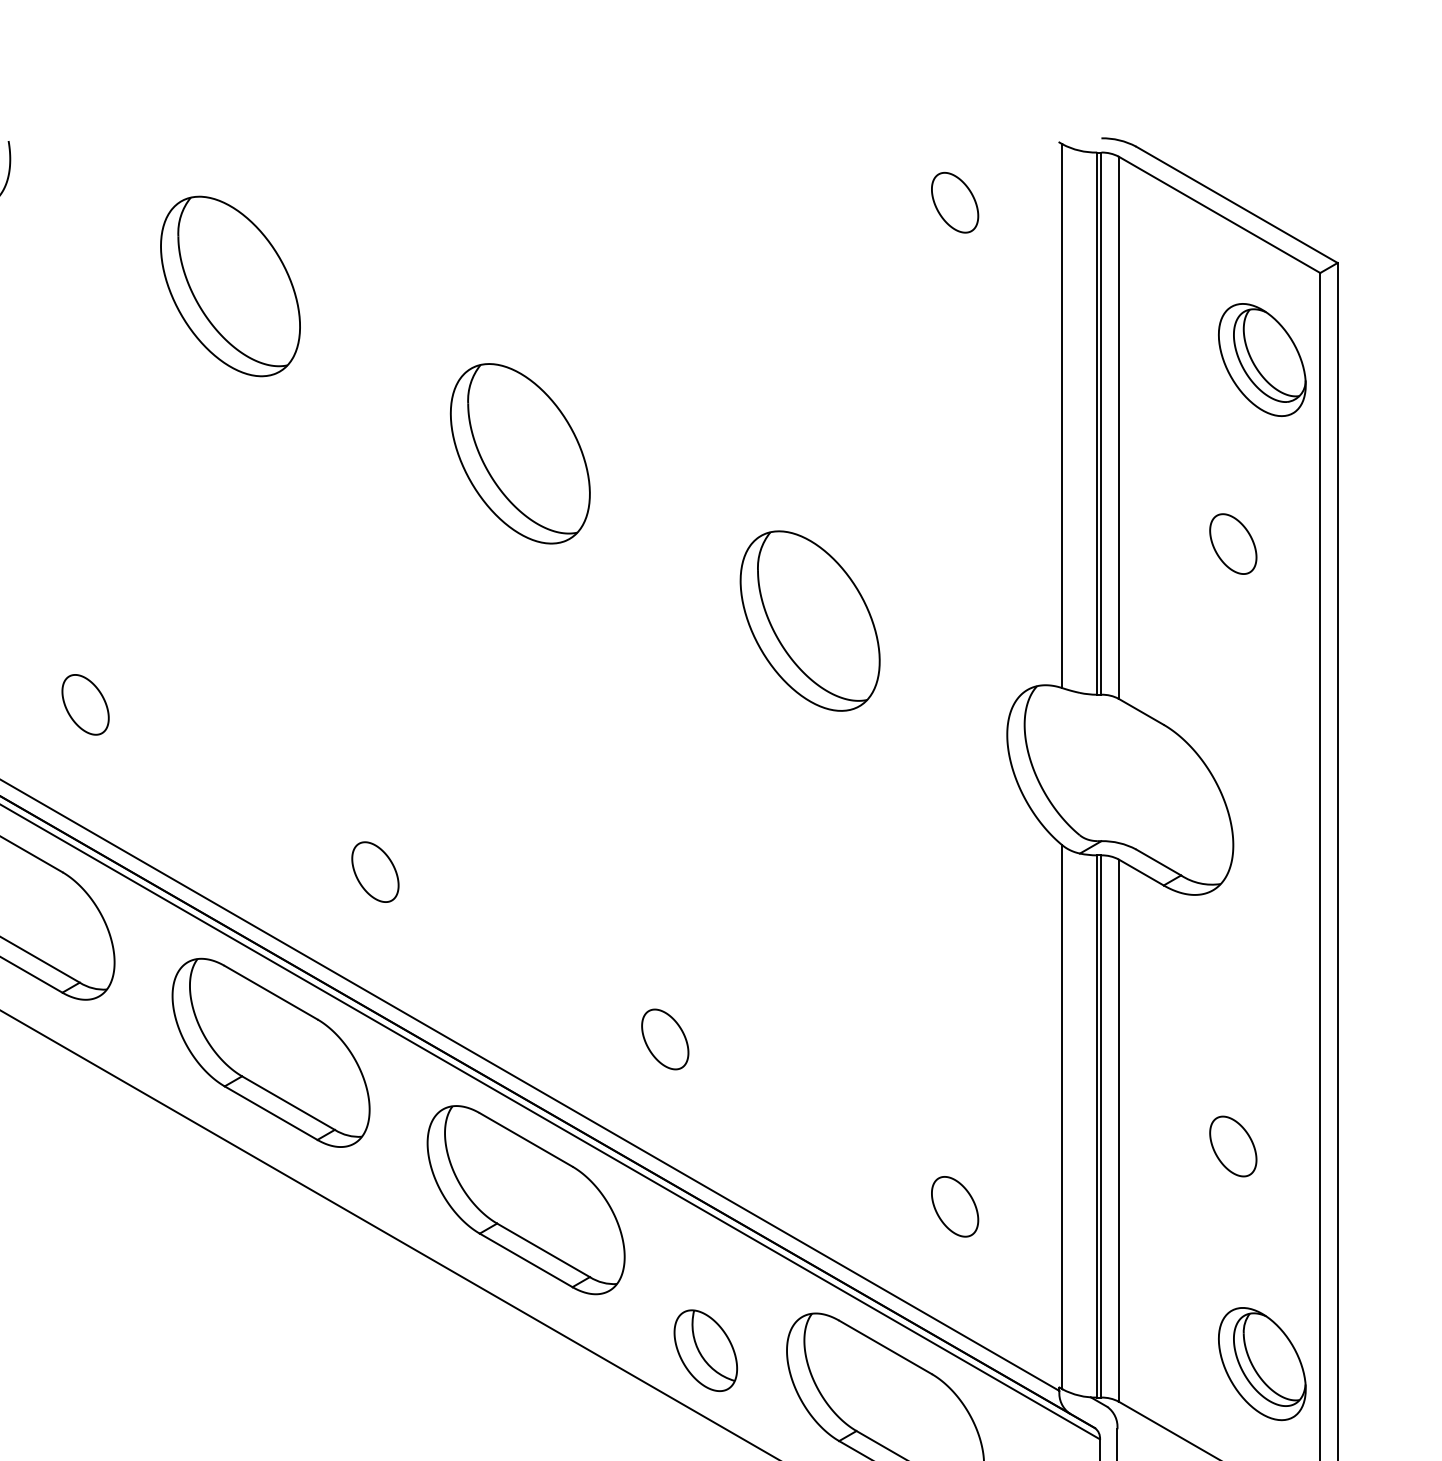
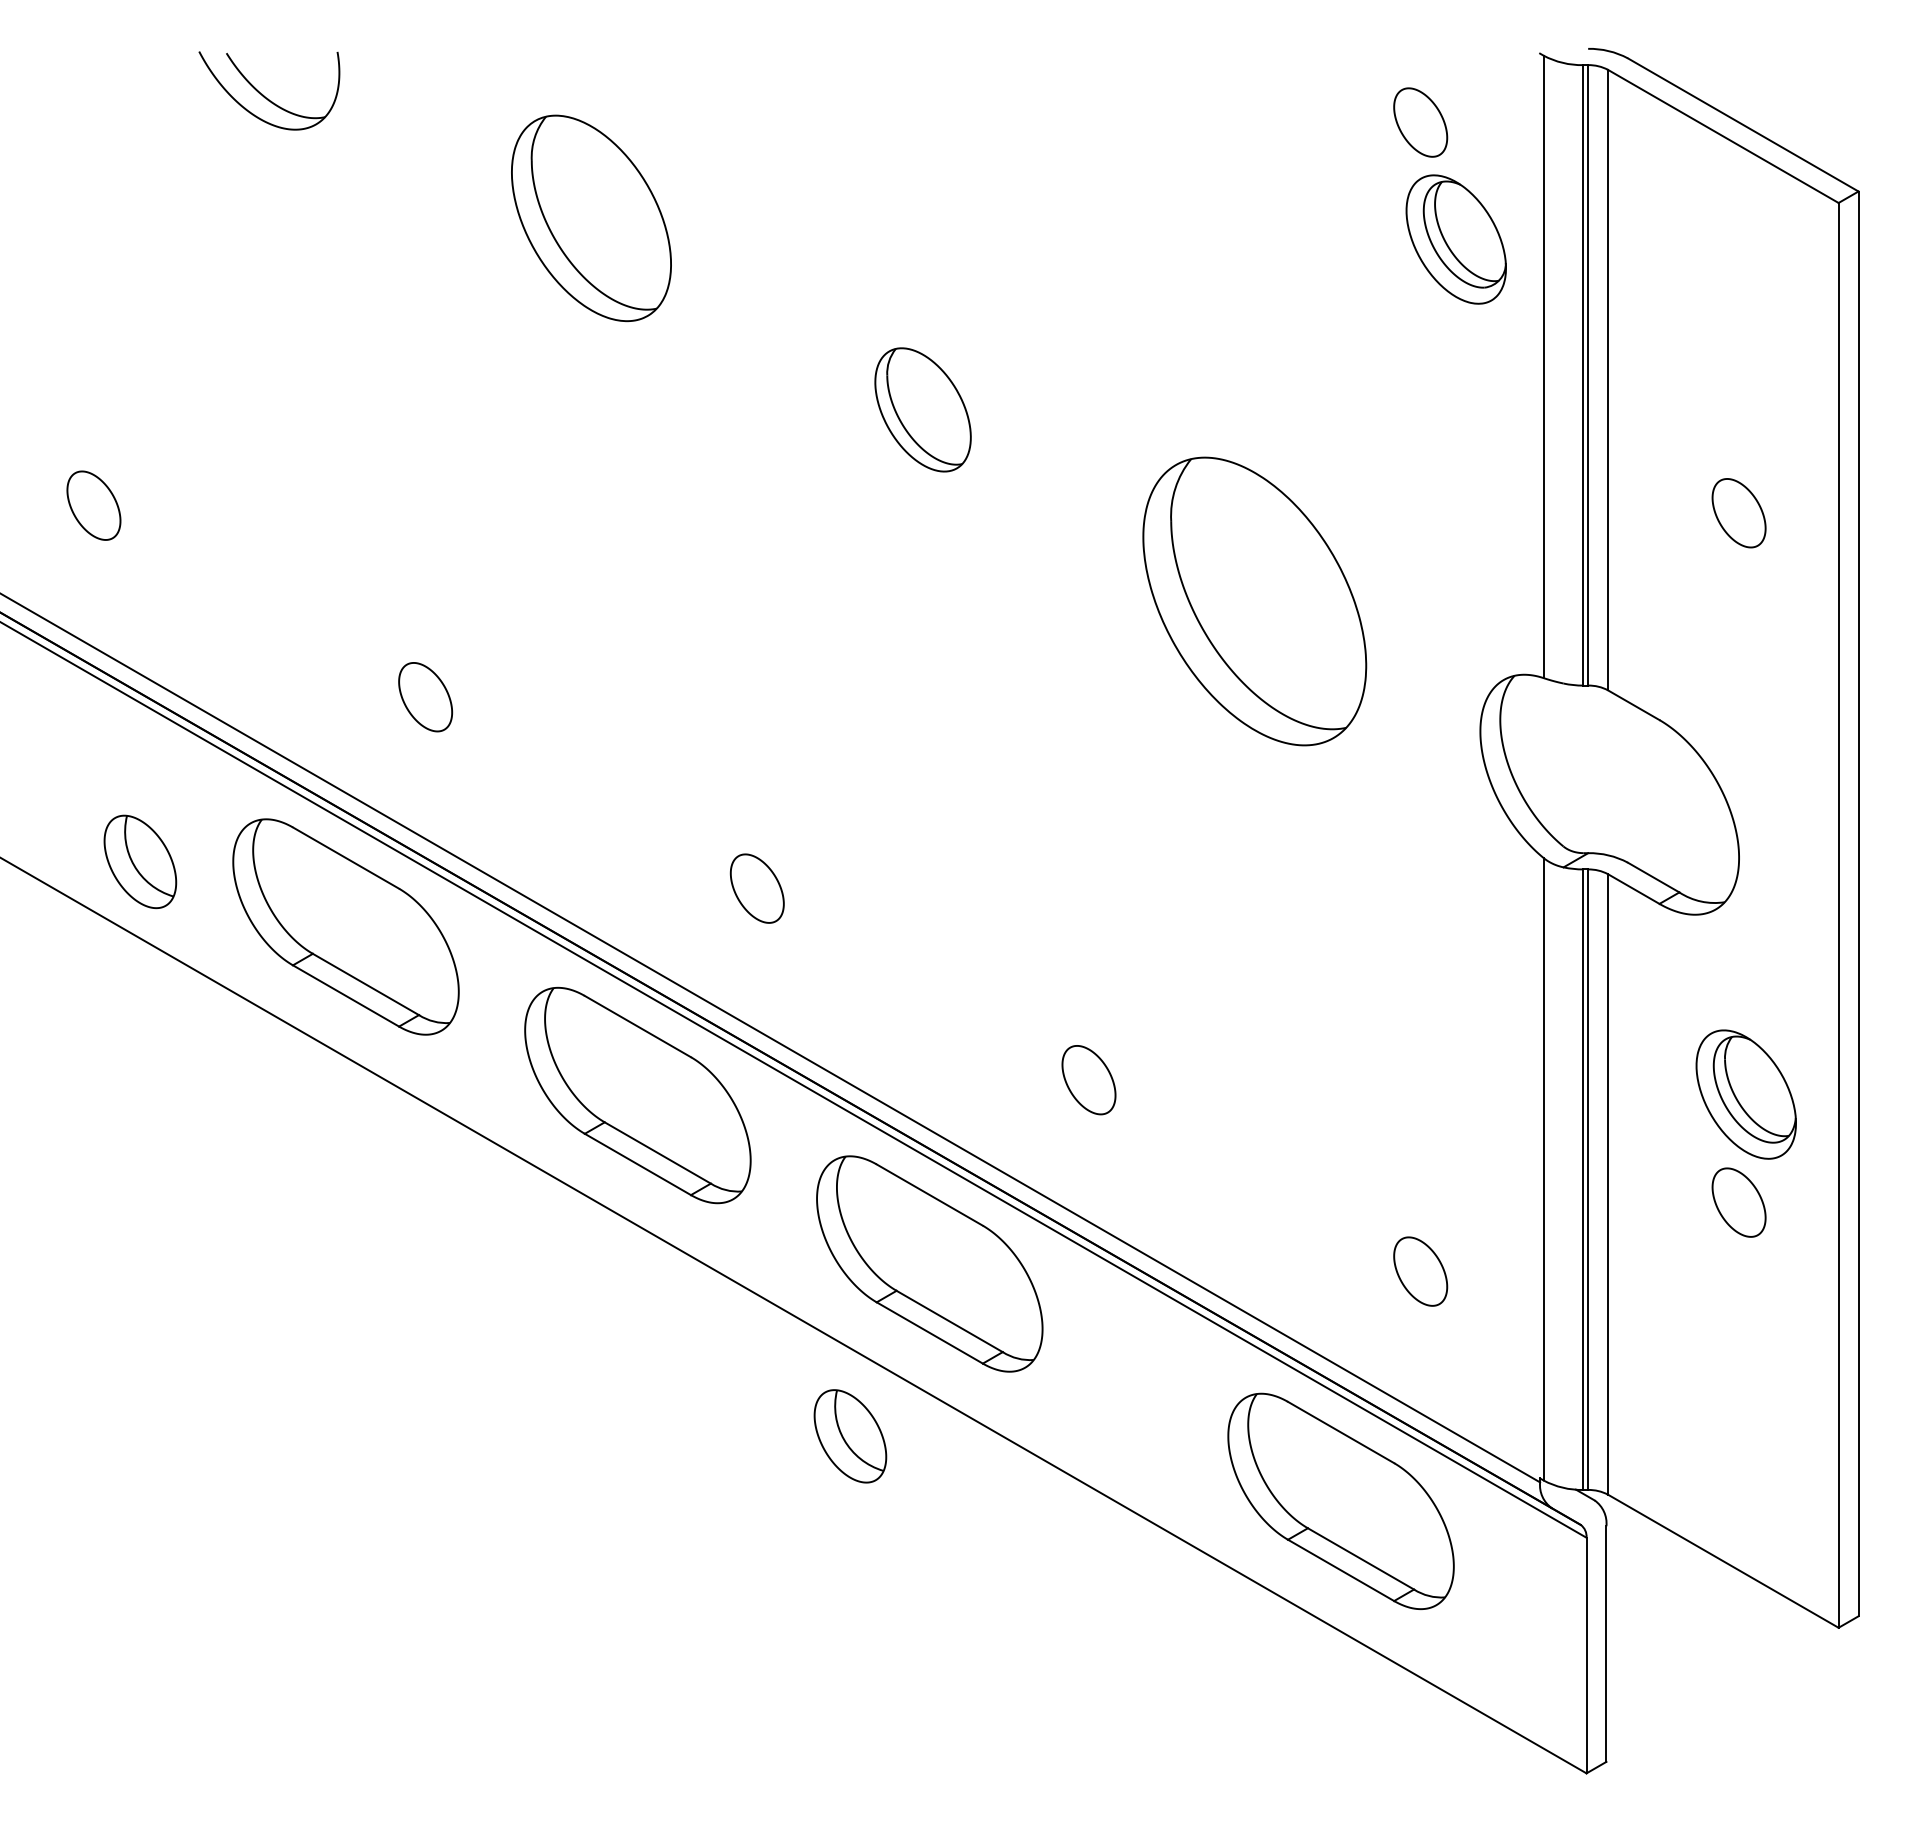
part: (1261, 359) -> (1455, 239), moved
part: (519, 453) -> (922, 409), size x0.6
part: (809, 620) -> (1254, 600), size x1.4
part: (705, 1350) -> (850, 1436), moved
part: (1261, 1363) -> (1745, 1094), moved

